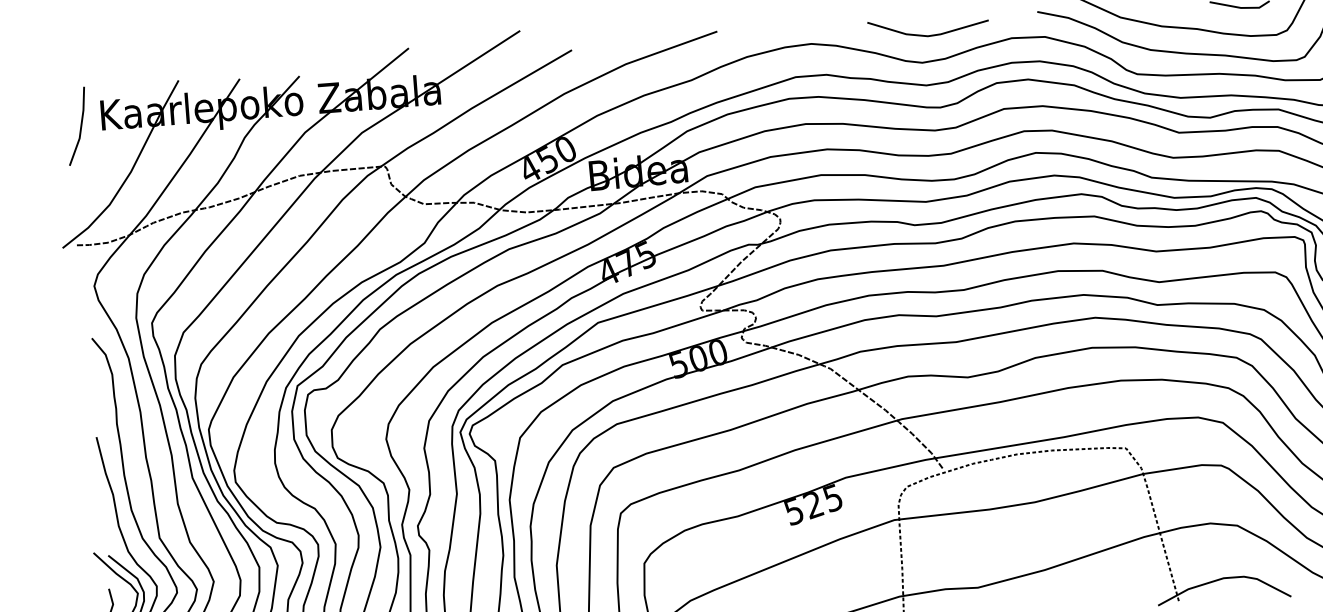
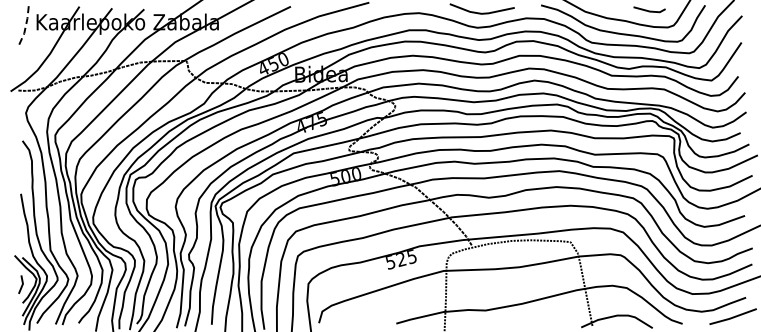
line: (81, 126) -> (25, 27), solid -> dashed

